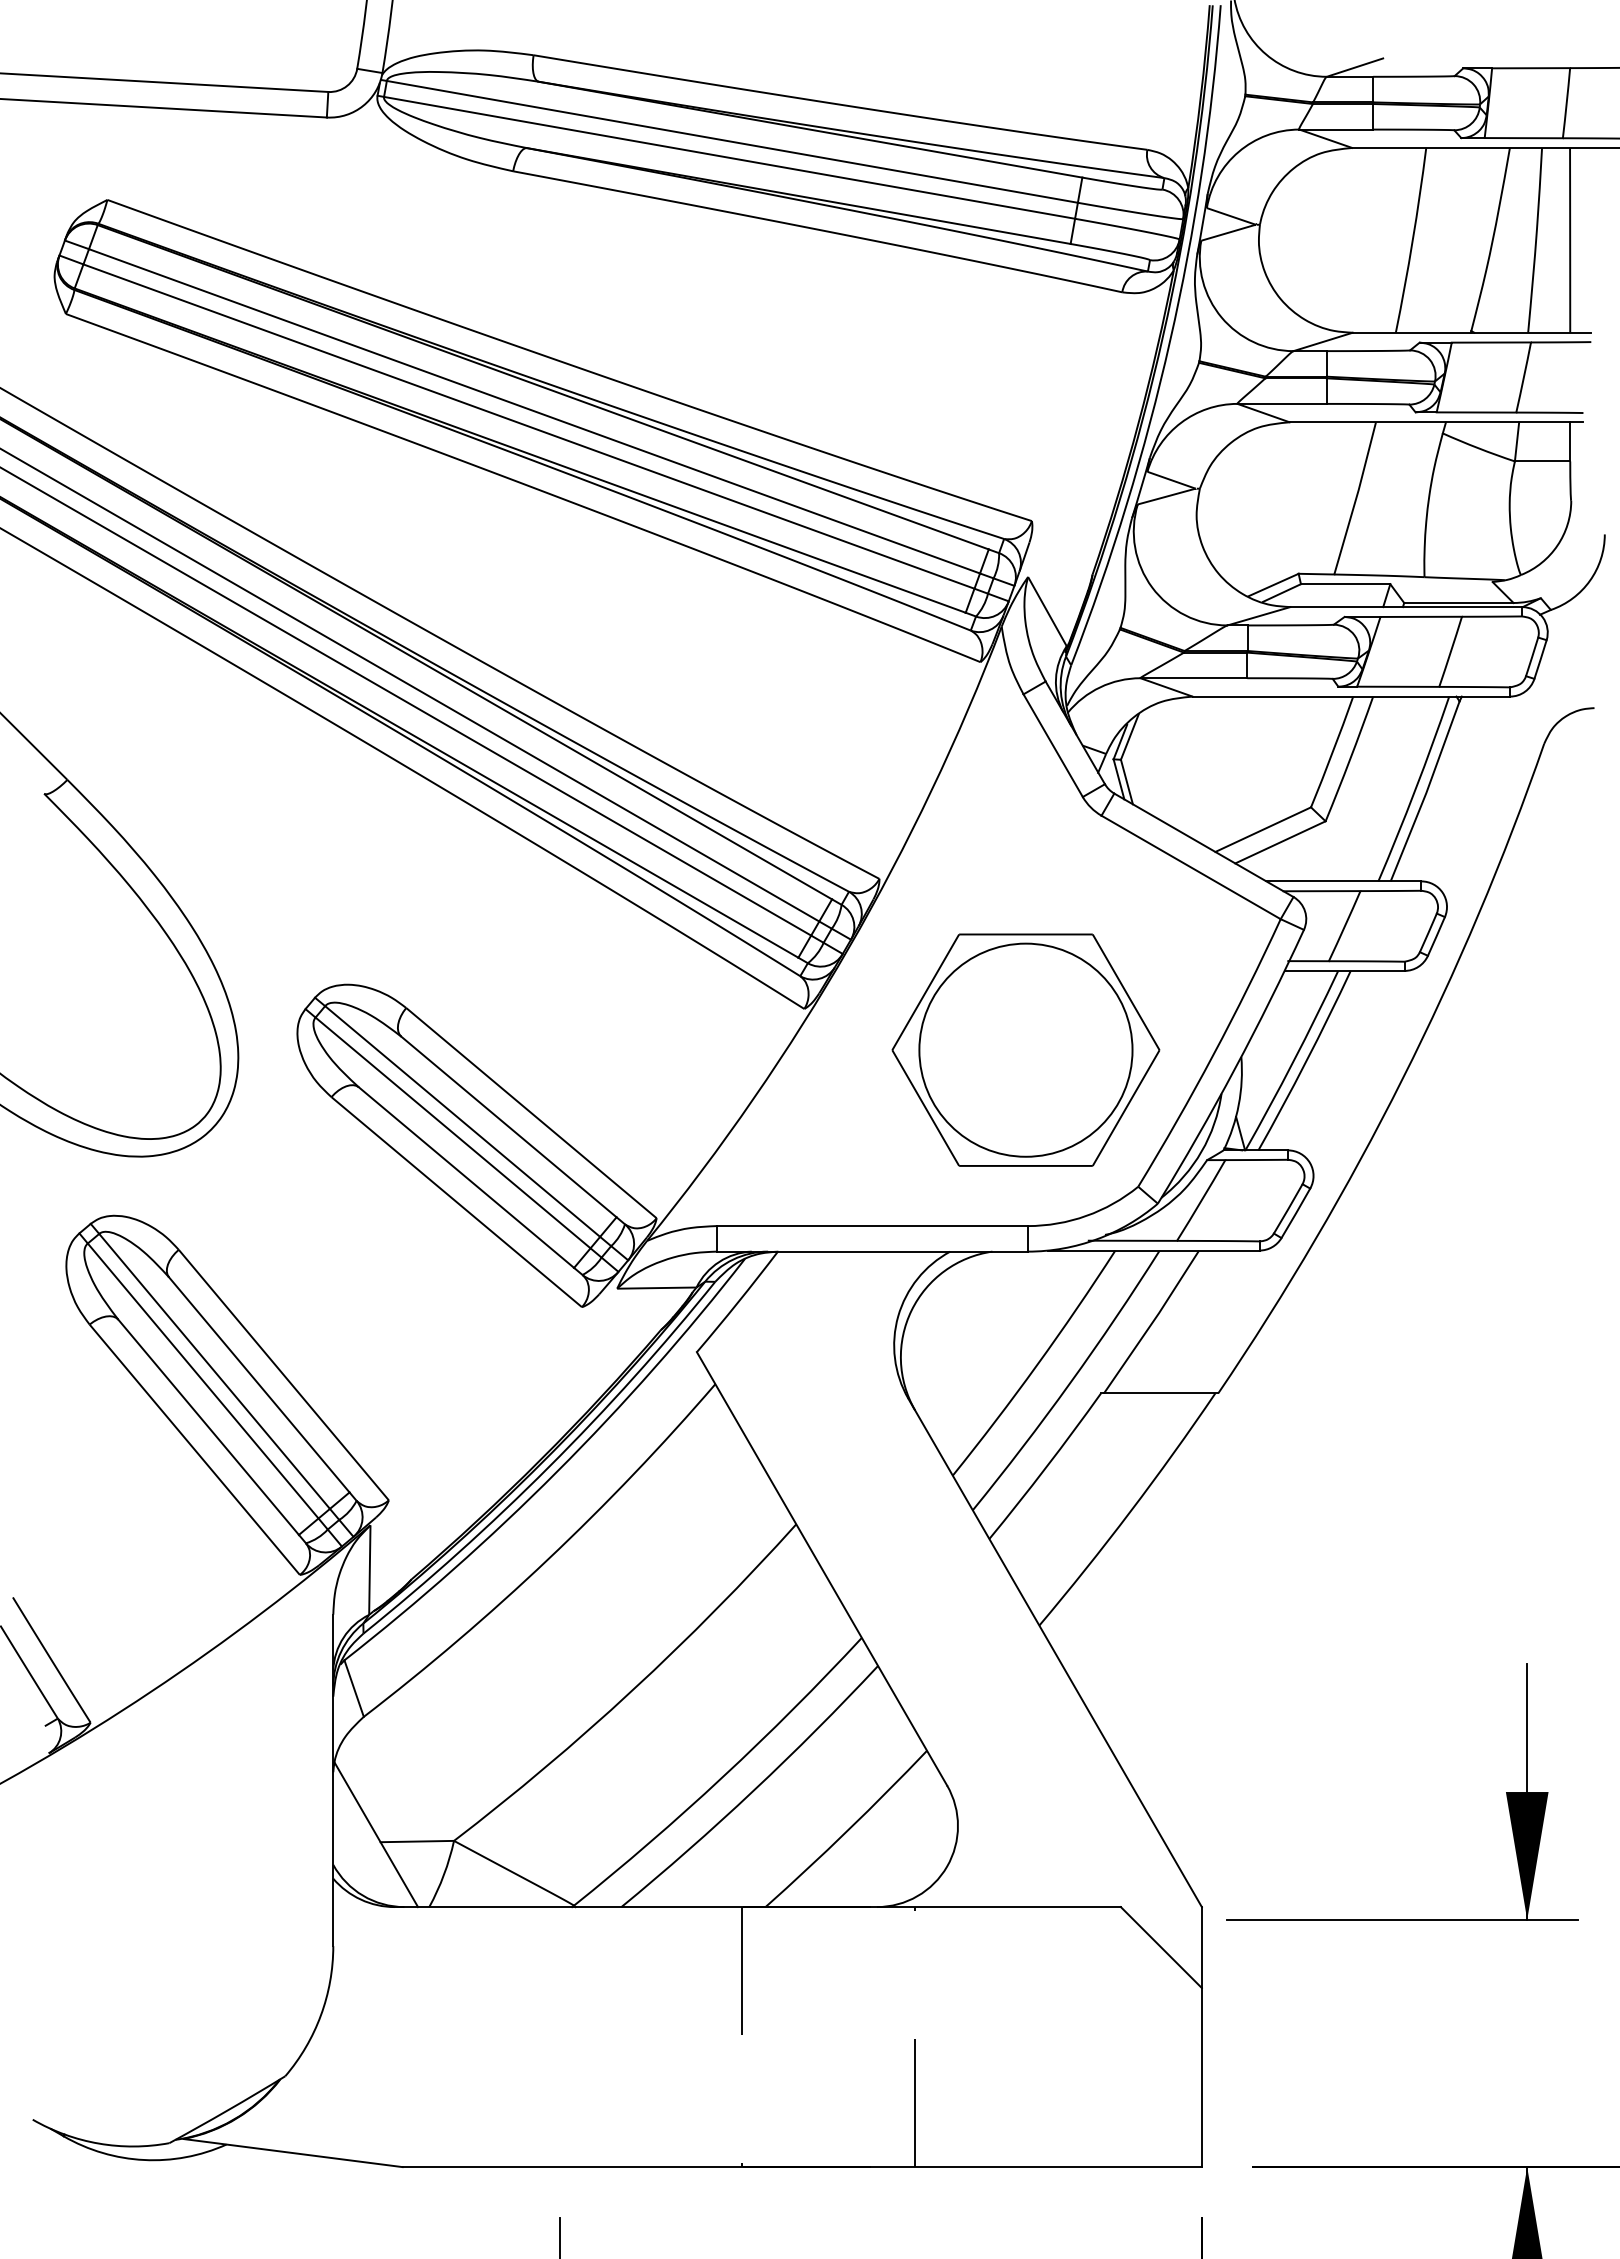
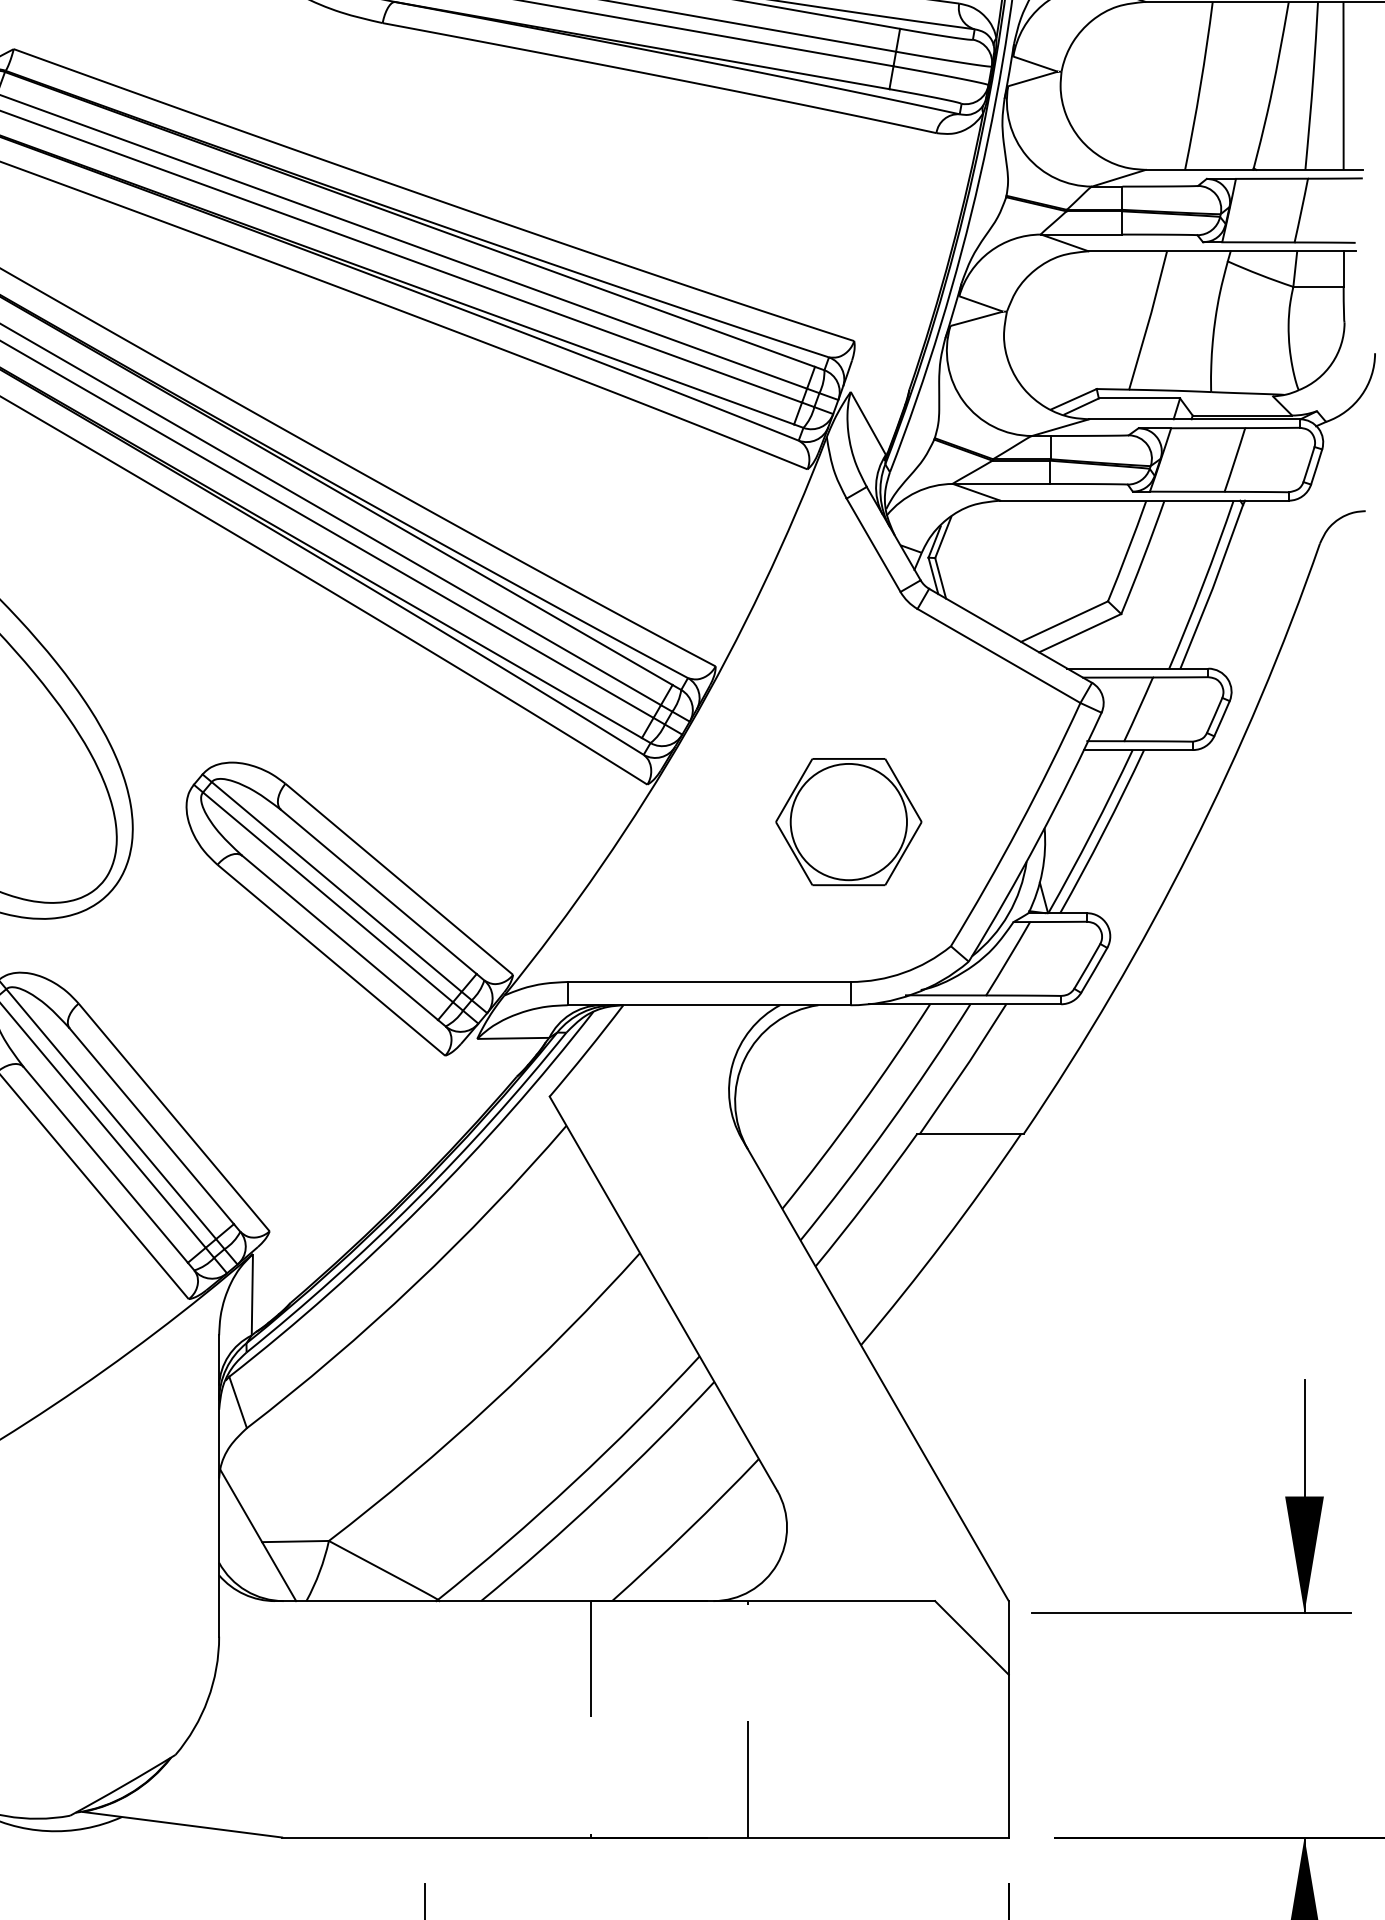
part: (1025, 1049) -> (848, 821), size x0.6

